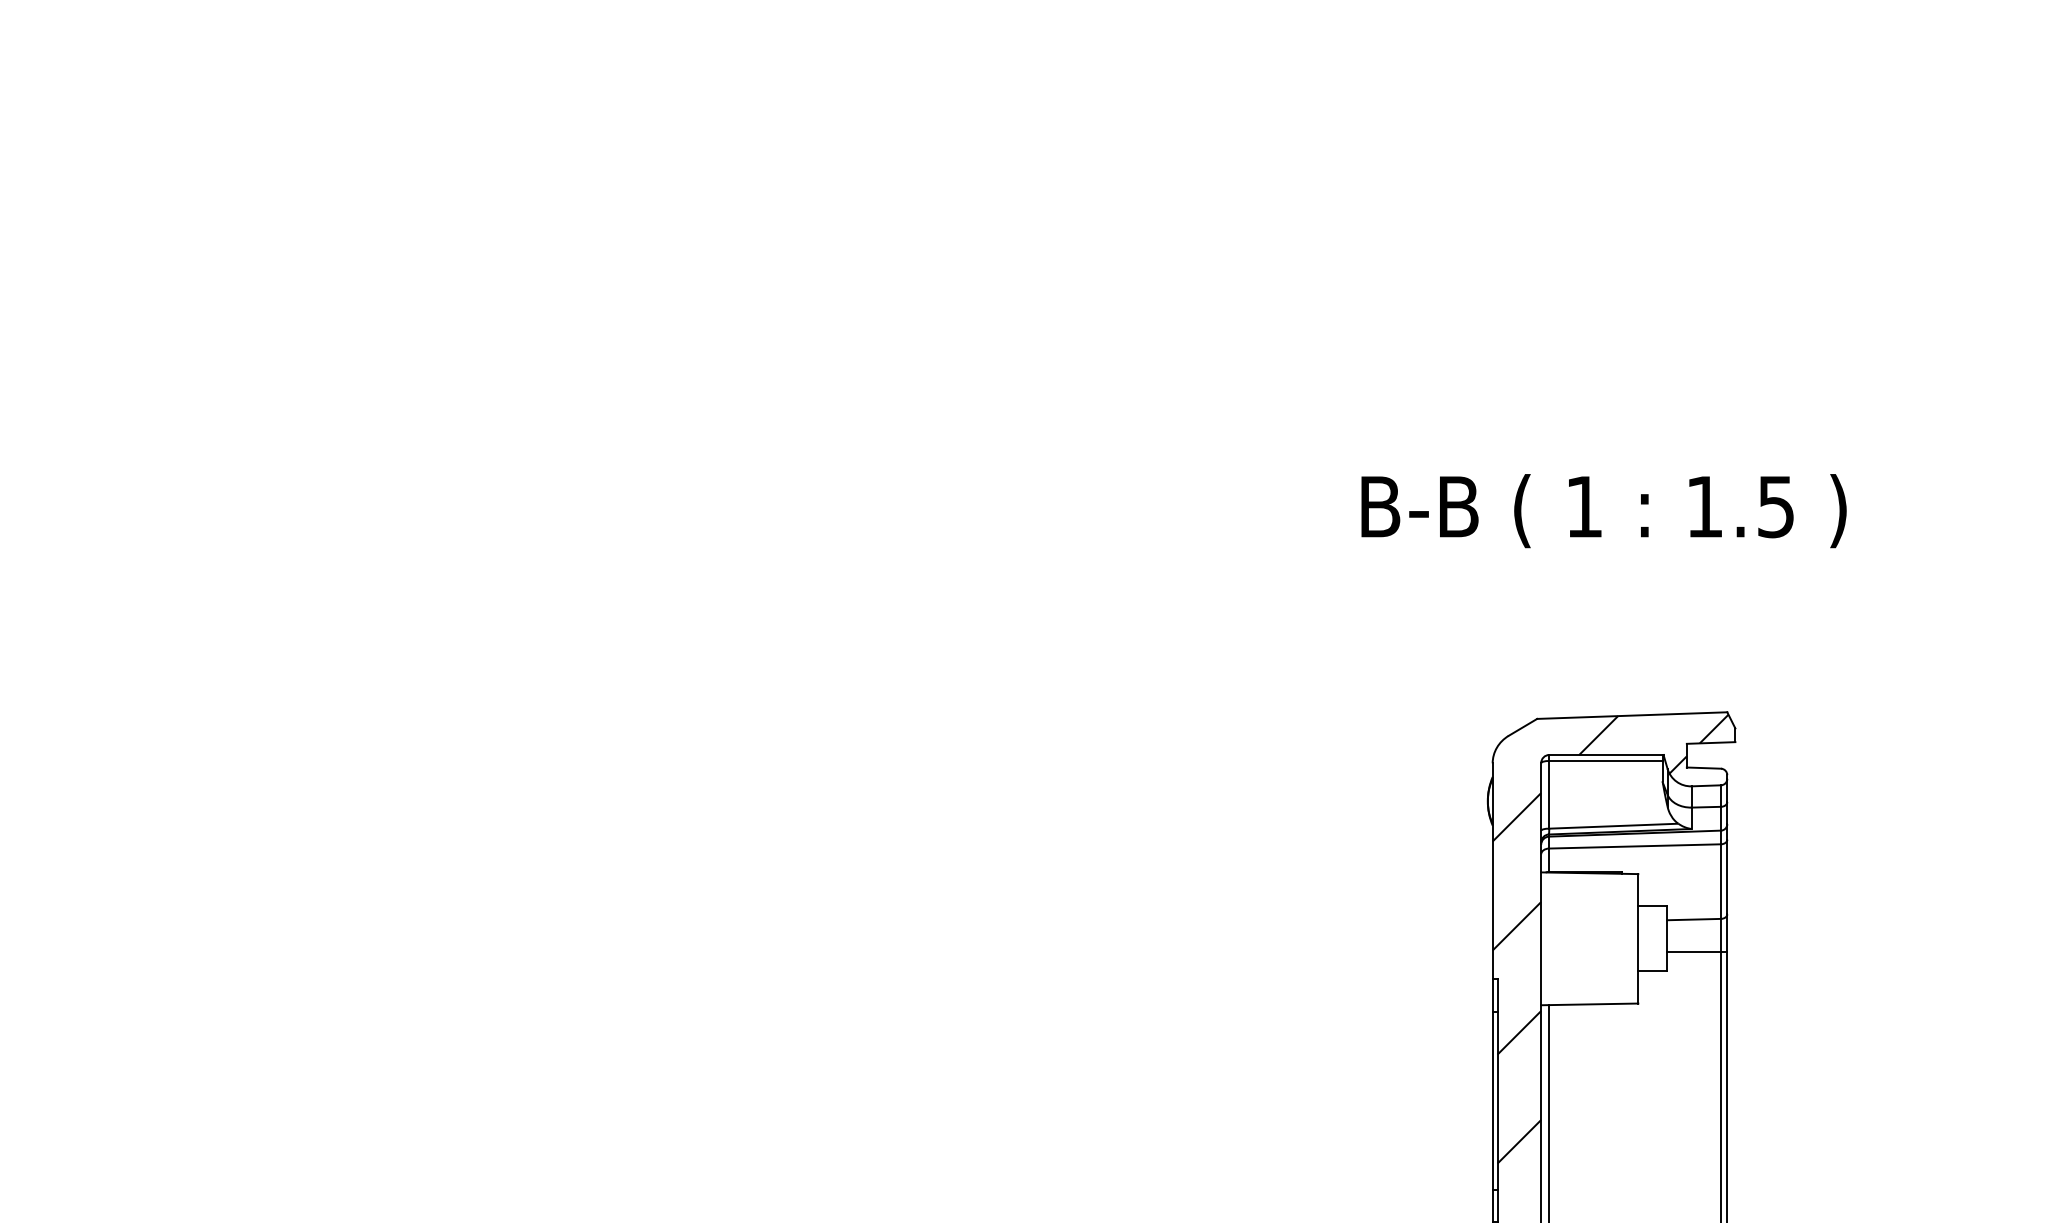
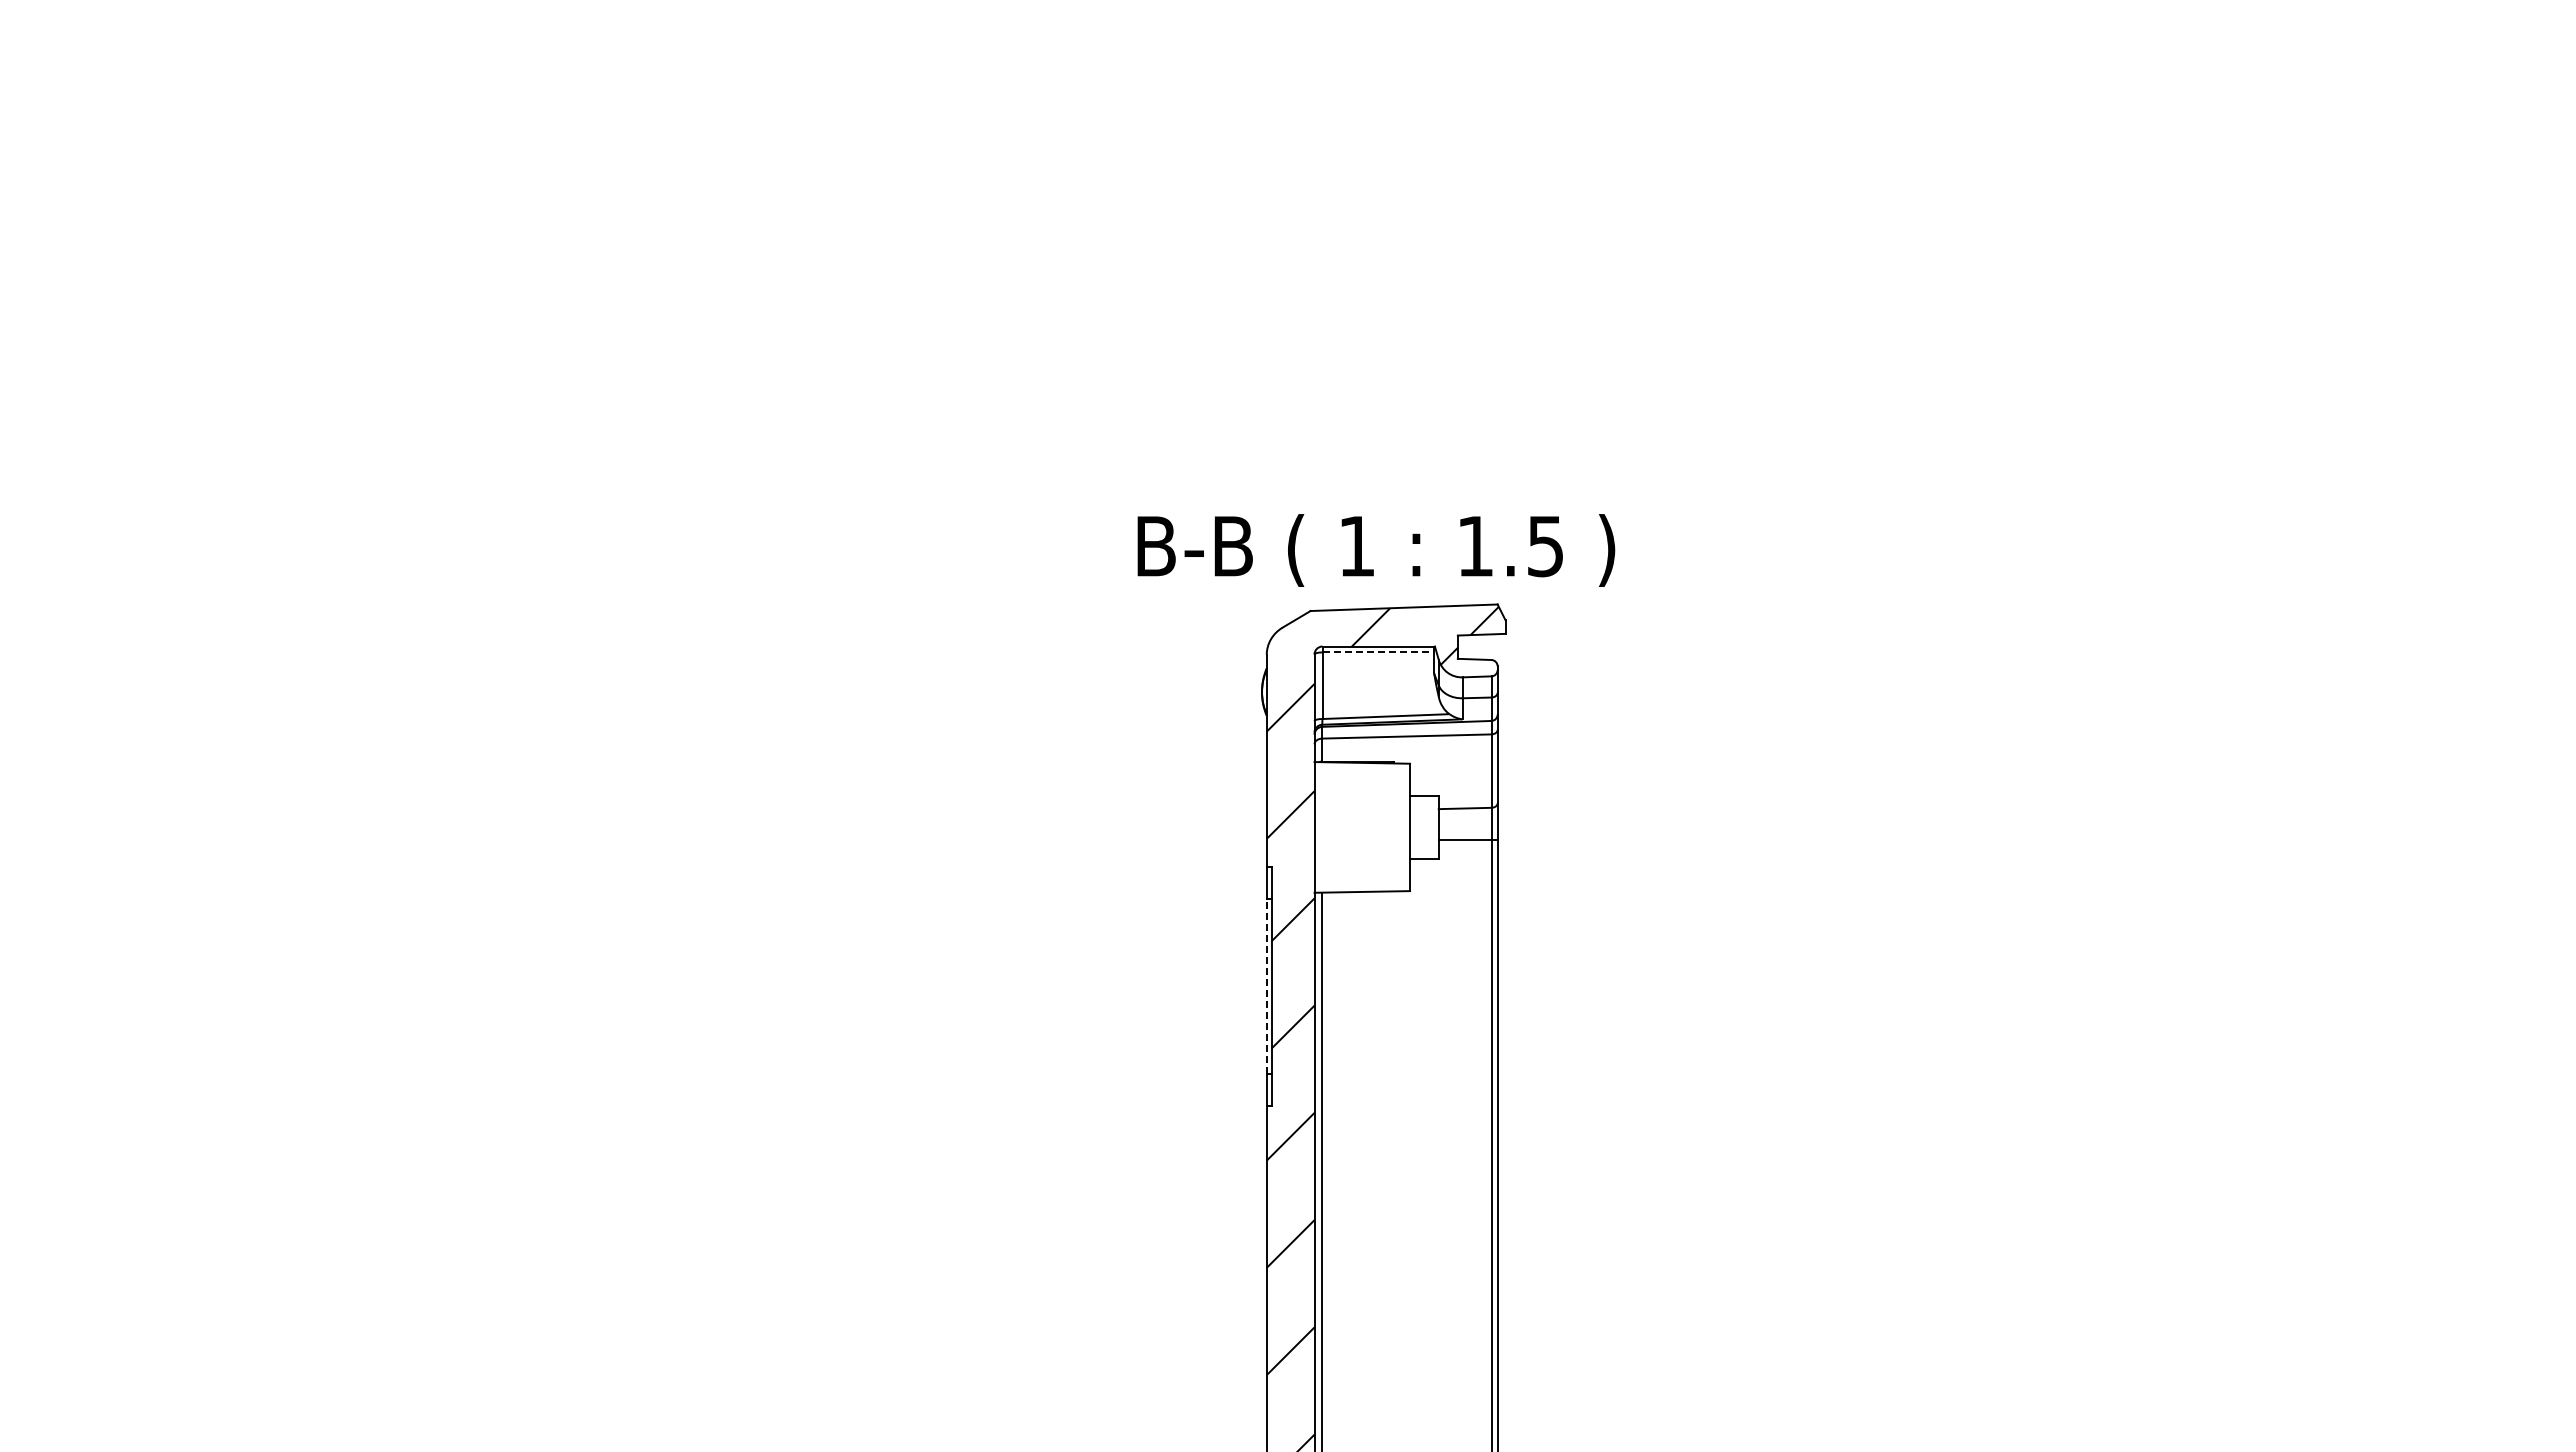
text: (1604, 511) -> (1376, 550), moved
line: (1606, 761) -> (1378, 652), solid -> dashed
line: (1492, 1100) -> (1266, 986), solid -> dashed

